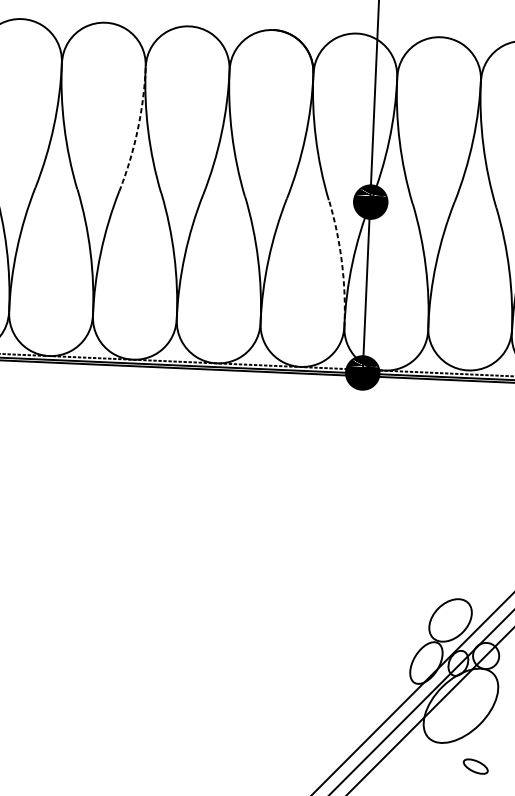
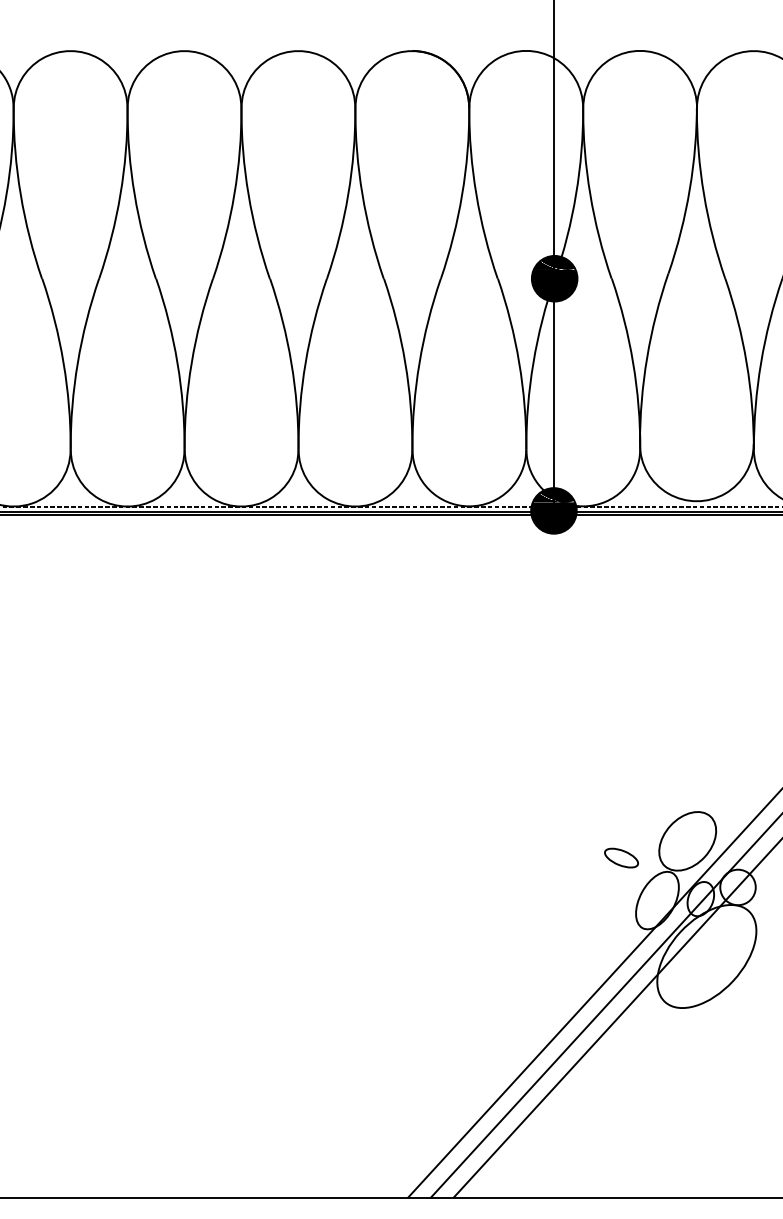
arc: (137, 129) -> (234, 194), dashed -> solid
arc: (342, 262) -> (519, 362), dashed -> solid
part: (475, 766) -> (621, 857), moved

